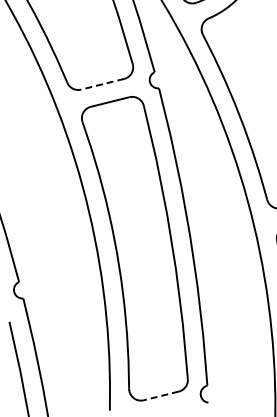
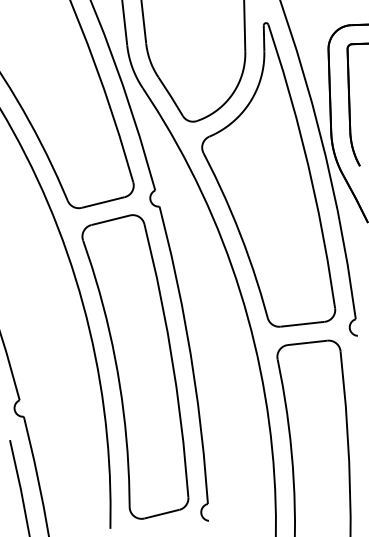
line: (101, 84) -> (102, 202), dashed -> solid
line: (160, 396) -> (161, 514), dashed -> solid

